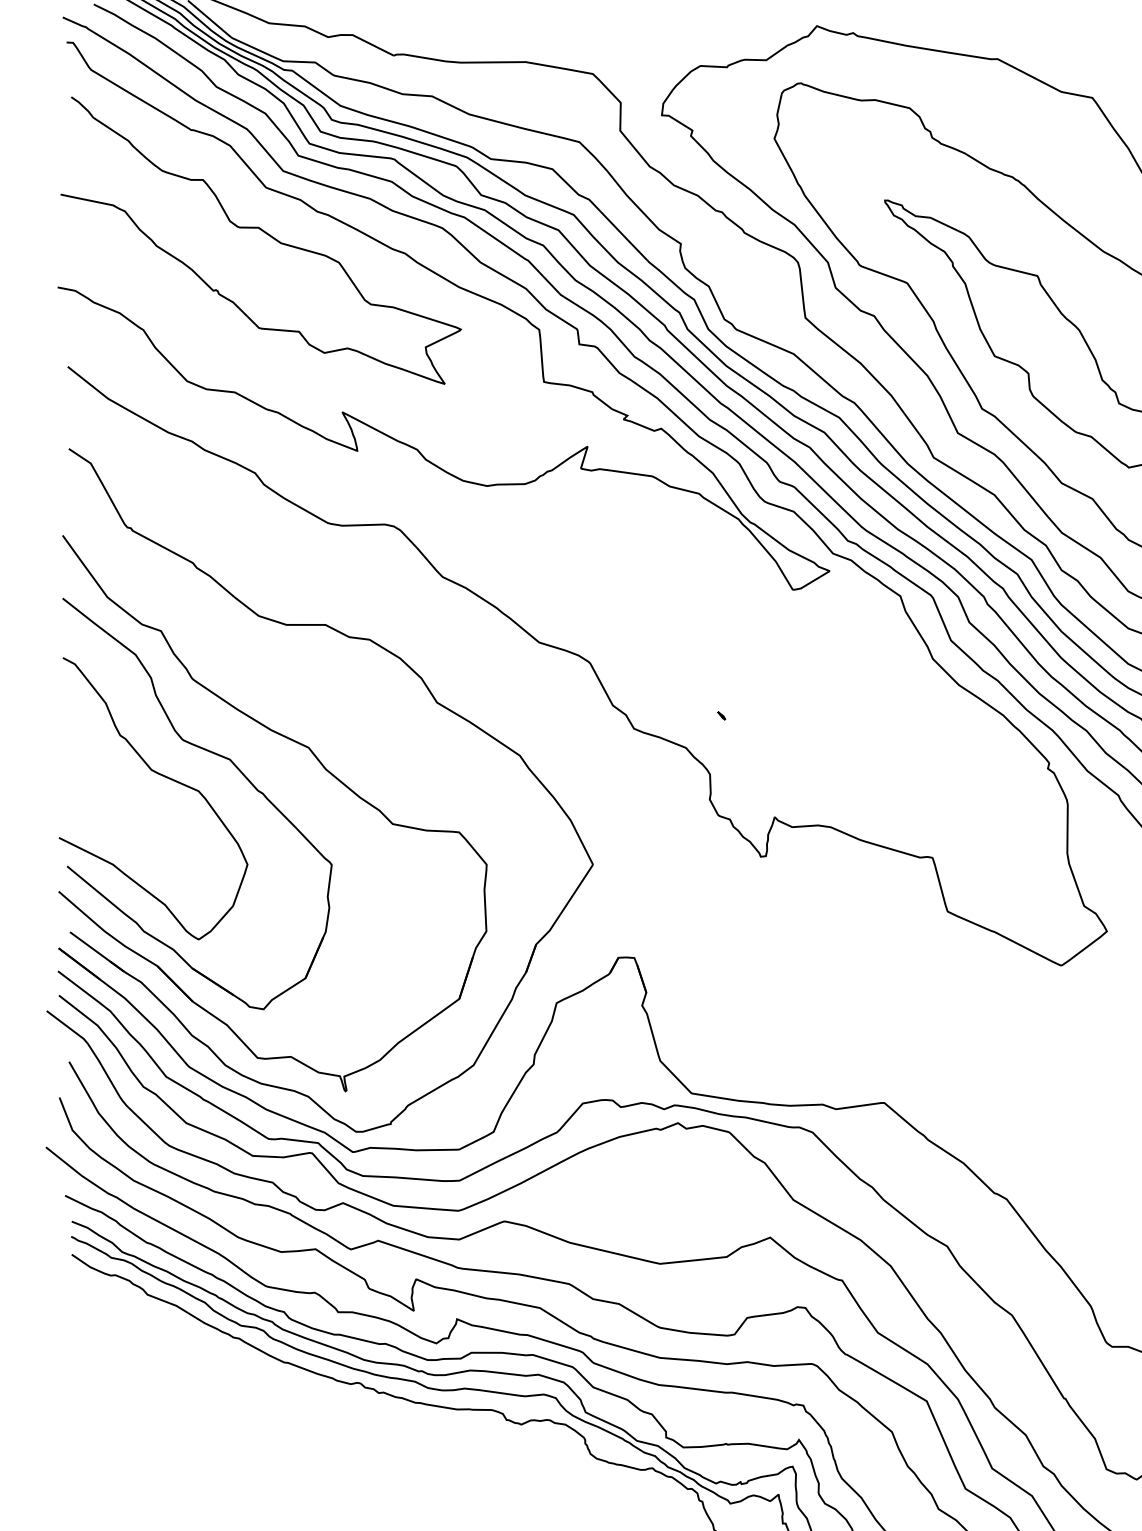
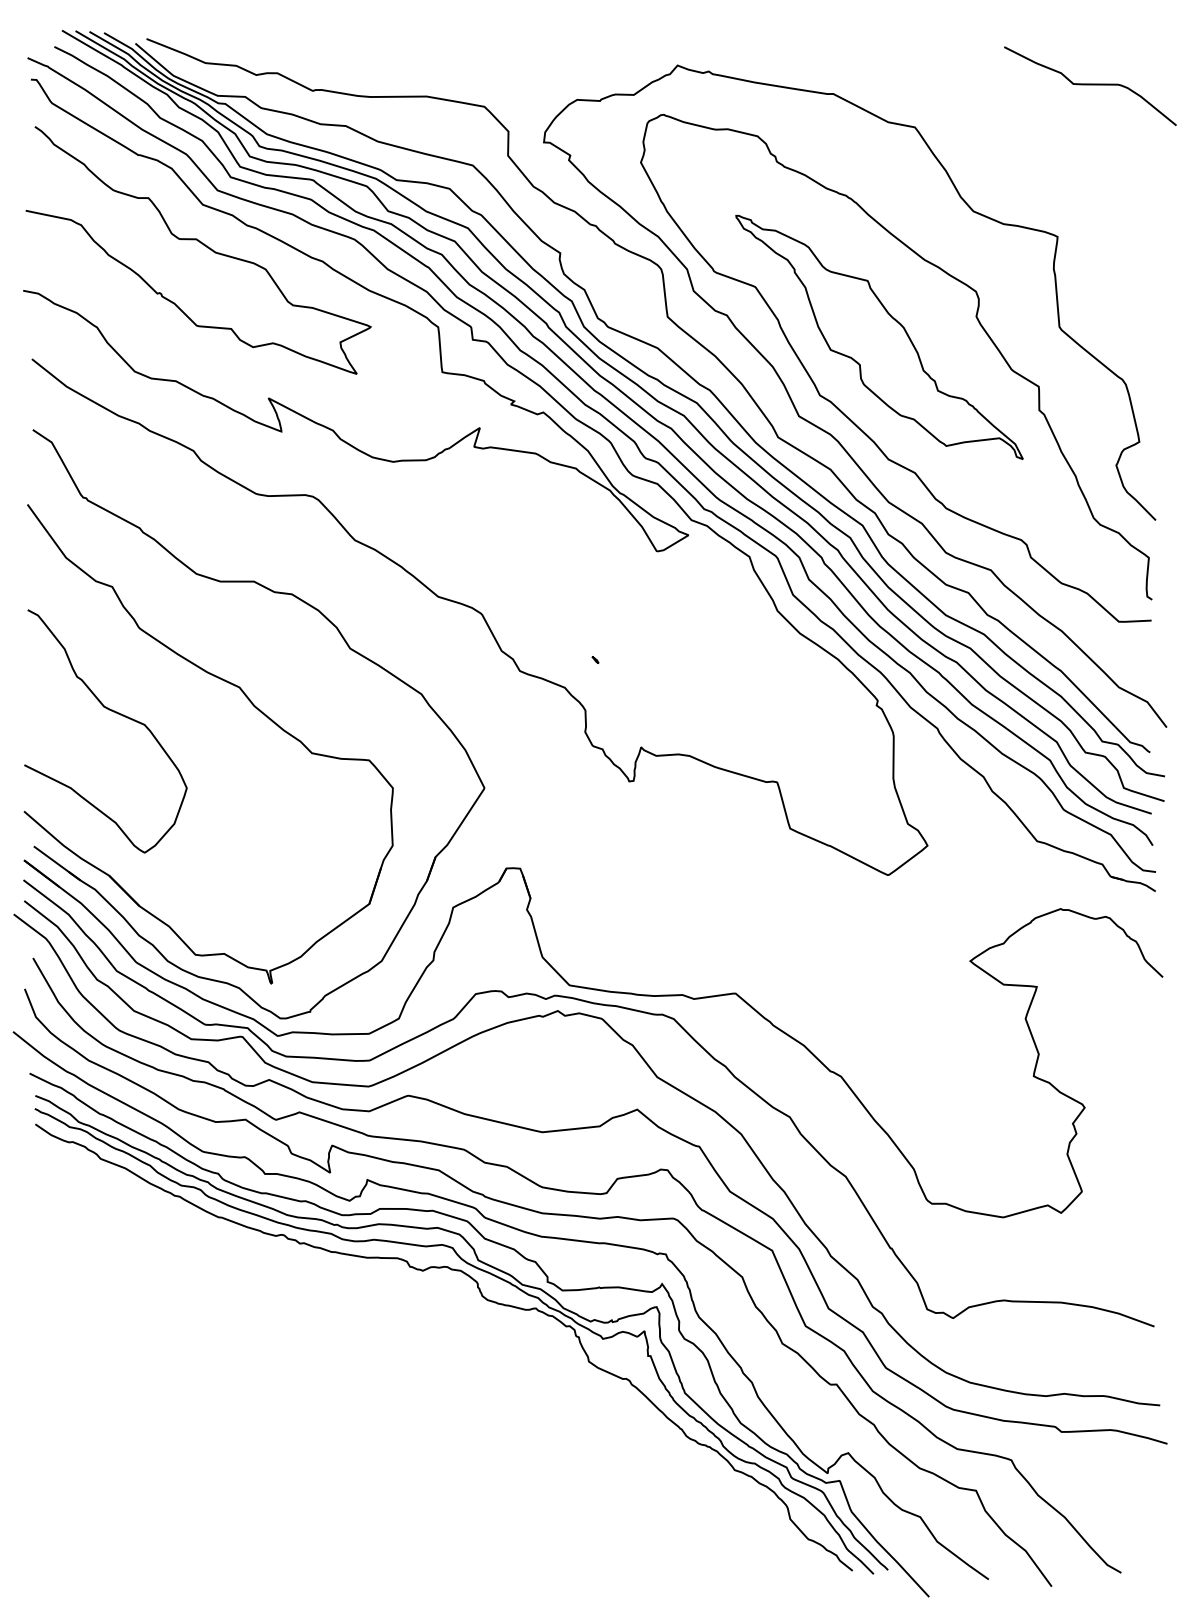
part: (216, 755) -> (160, 694), removed

